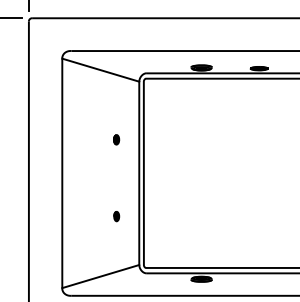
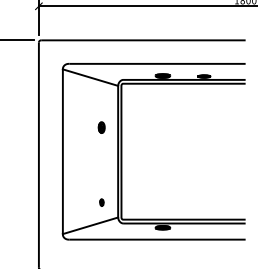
part: (116, 139) -> (101, 127), size x1.6
part: (116, 216) -> (101, 202), moved

